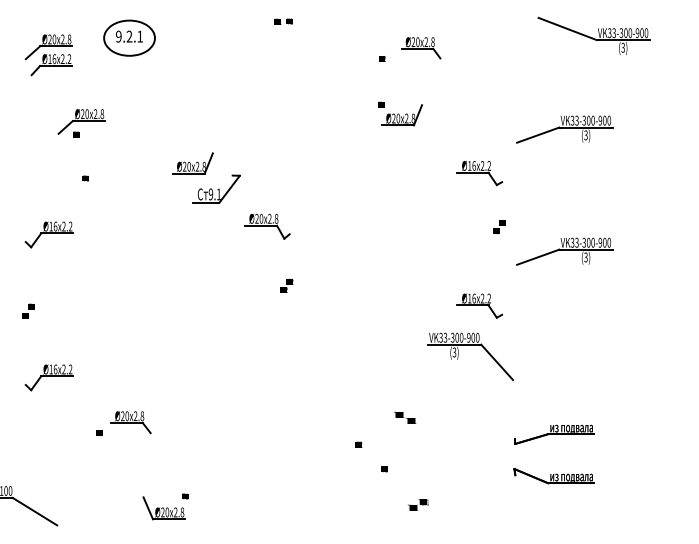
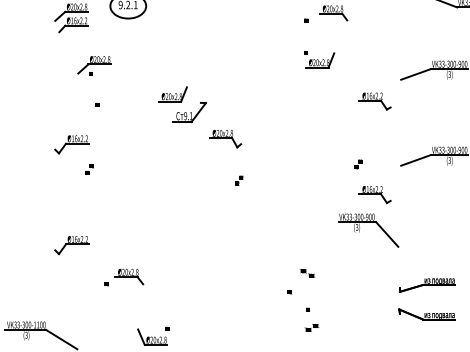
text: (499, 227) -> (358, 164), moved
text: (28, 310) -> (89, 169), moved
text: (405, 417) -> (307, 273), moved
text: (418, 504) -> (312, 327), moved

